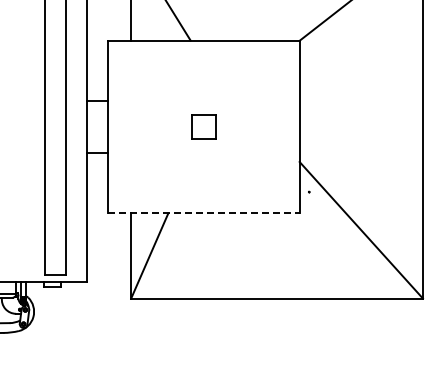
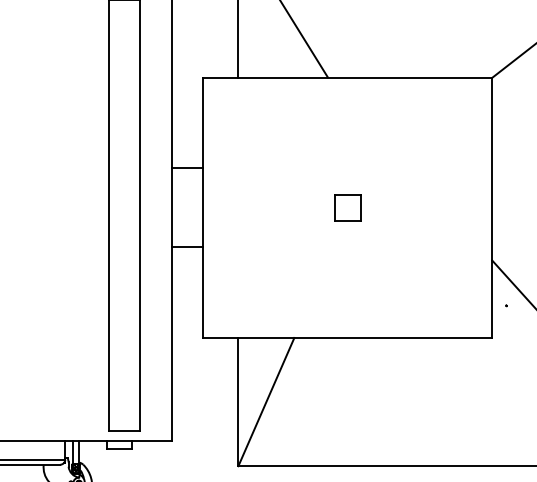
part: (203, 126) -> (347, 207), size x0.71
line: (203, 213) -> (347, 338), dashed -> solid

